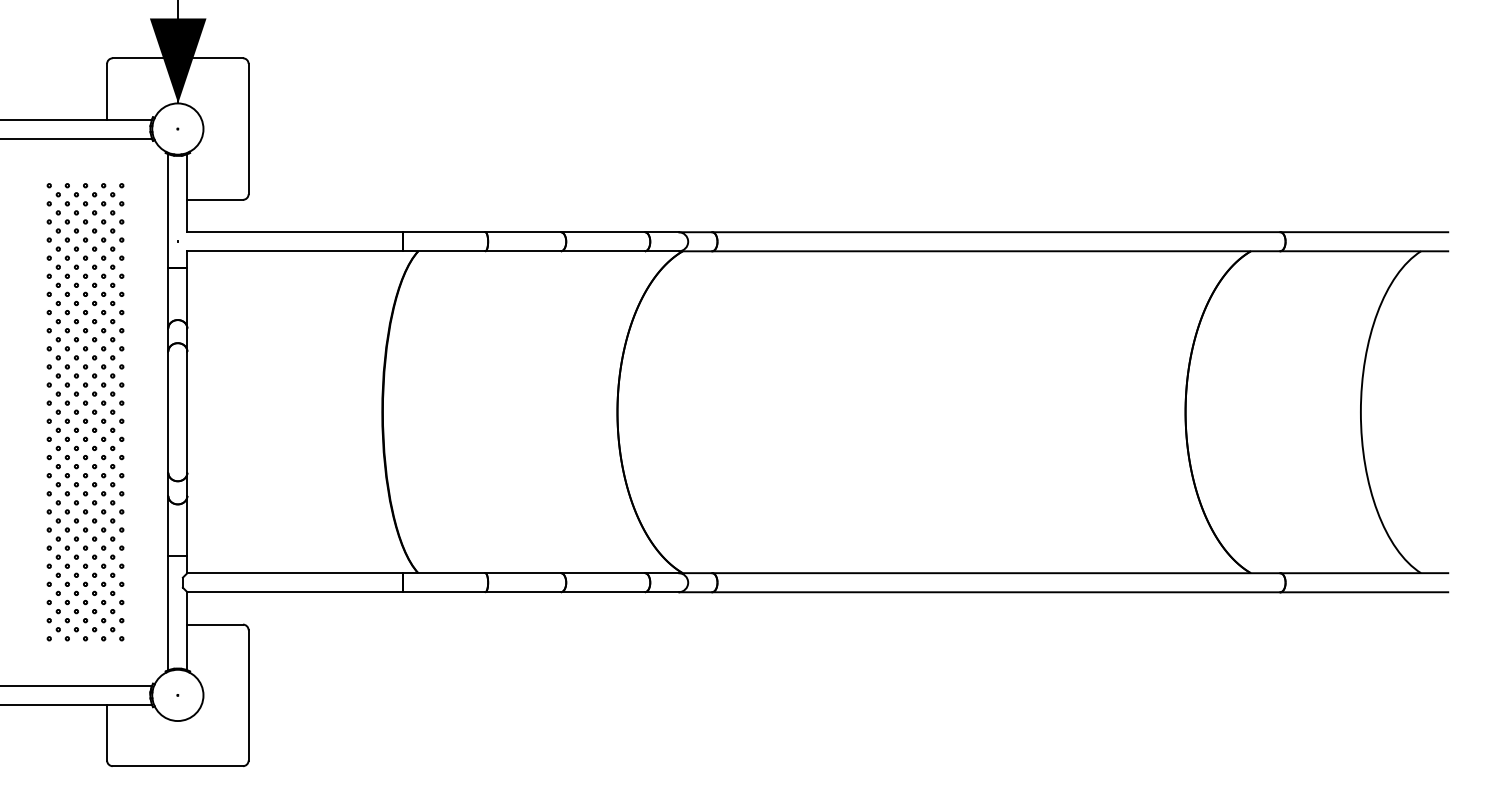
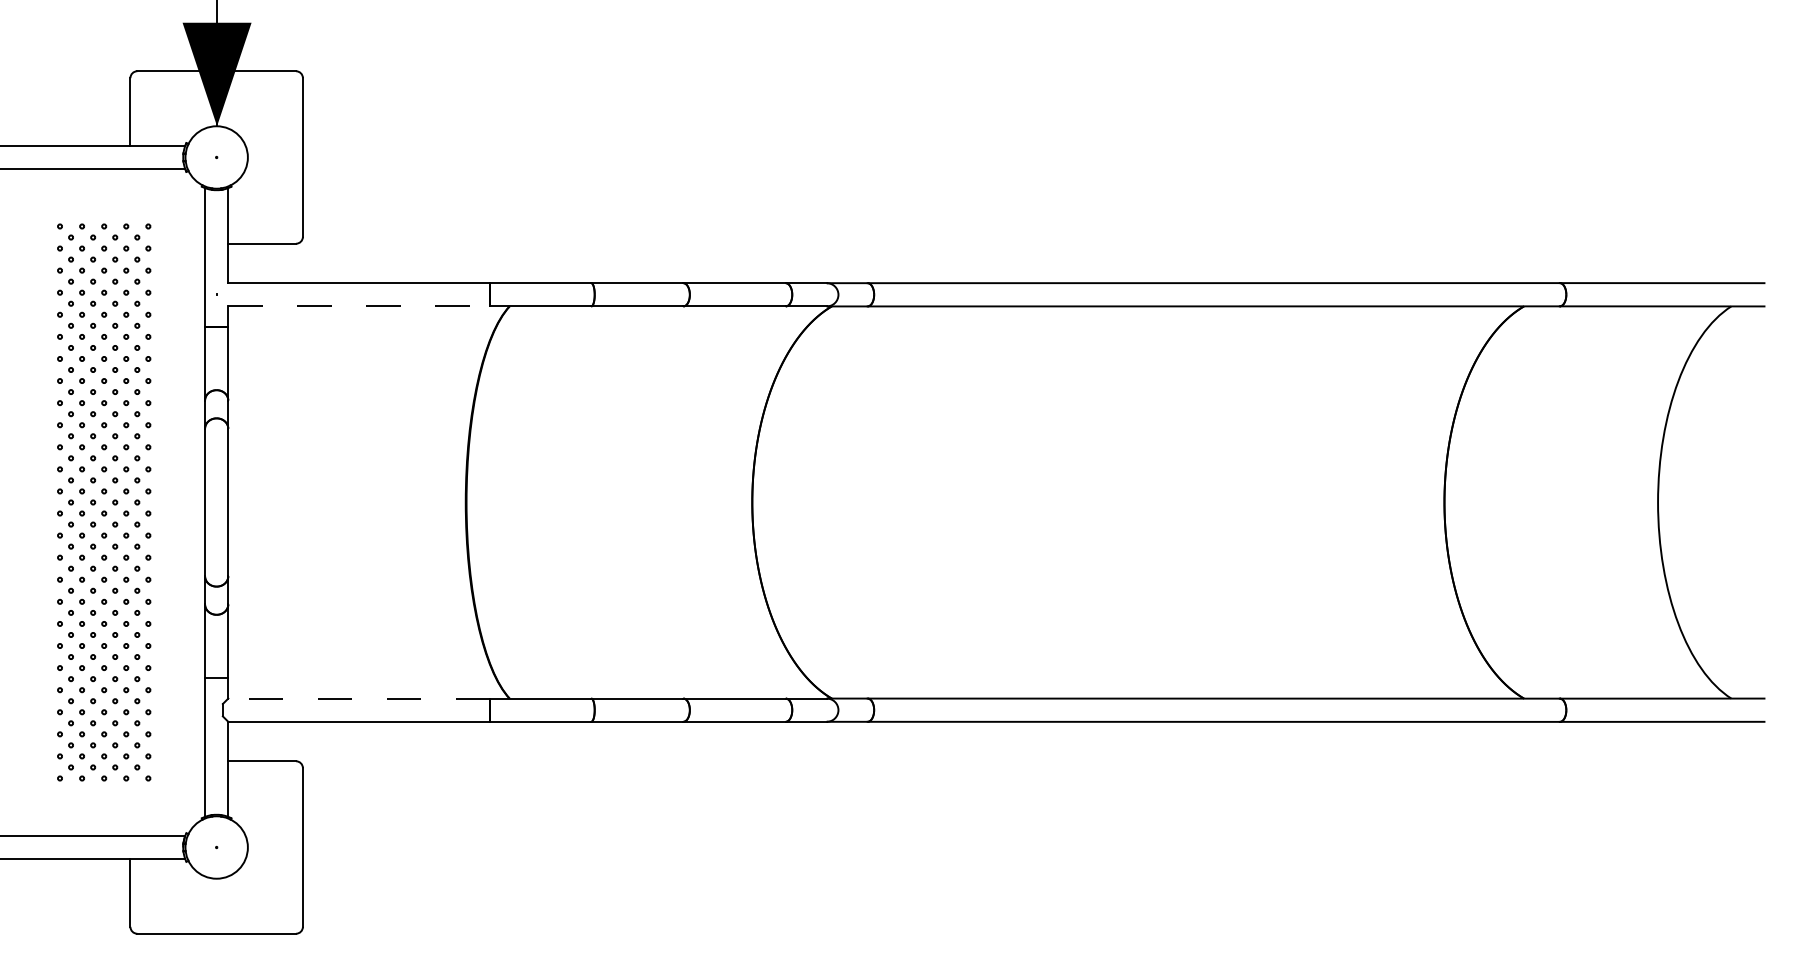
line: (294, 251) -> (358, 306), solid -> dashed
line: (294, 573) -> (358, 698), solid -> dashed

